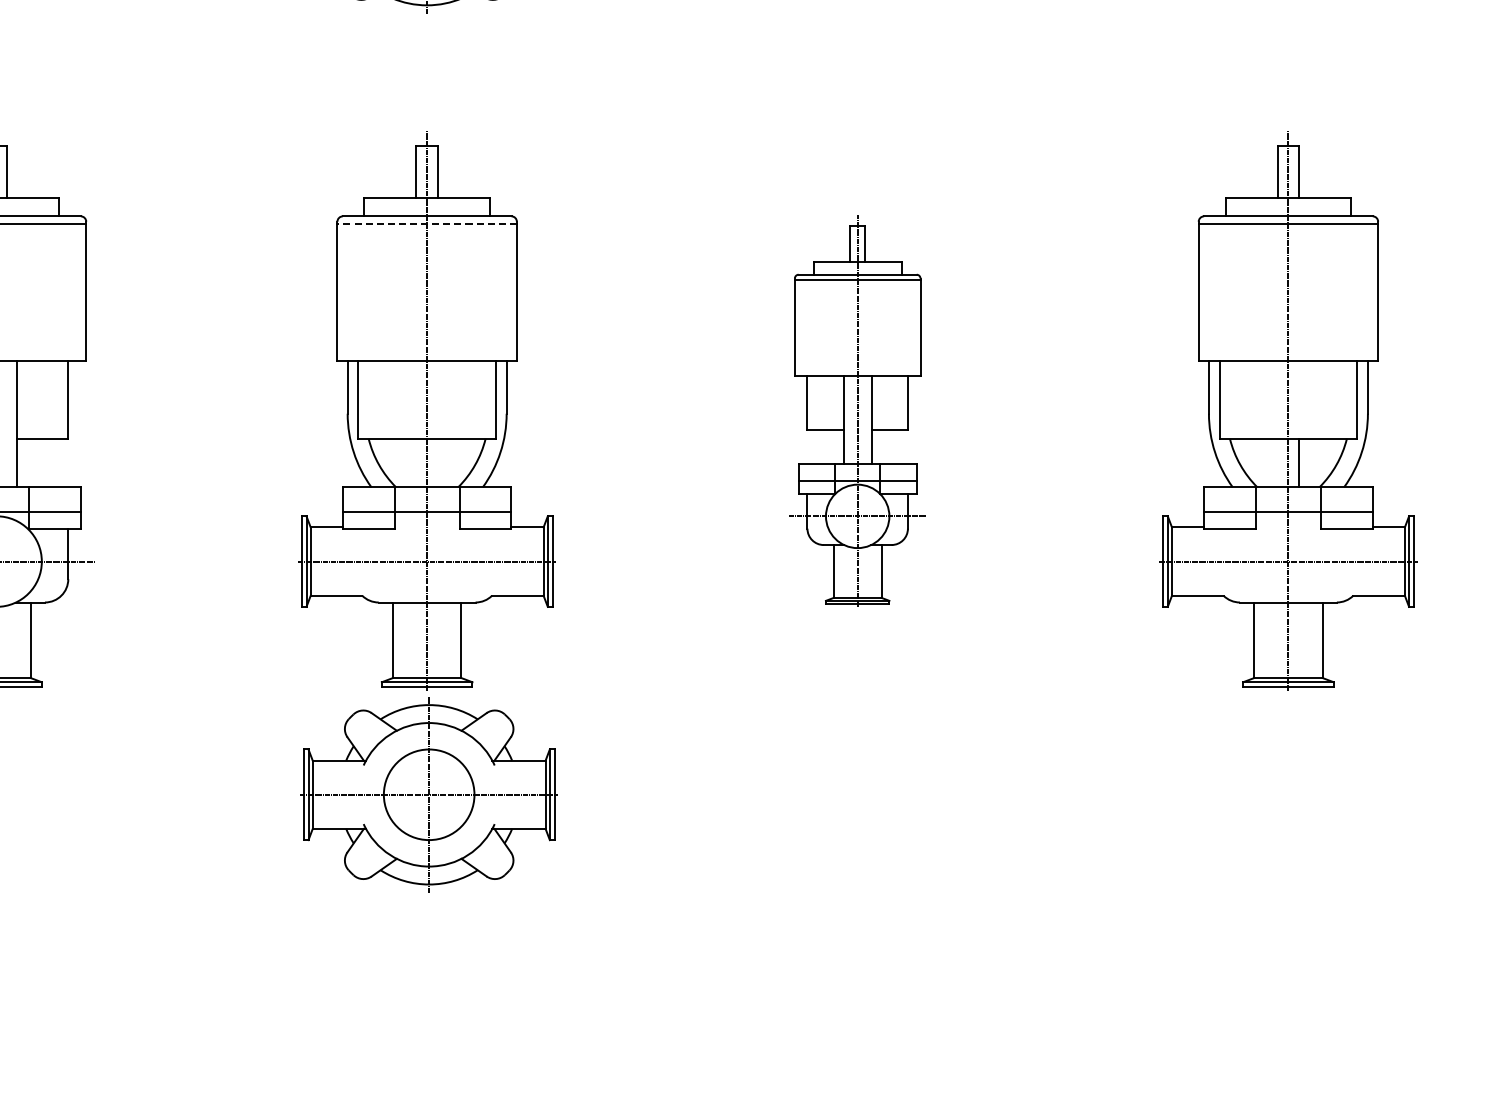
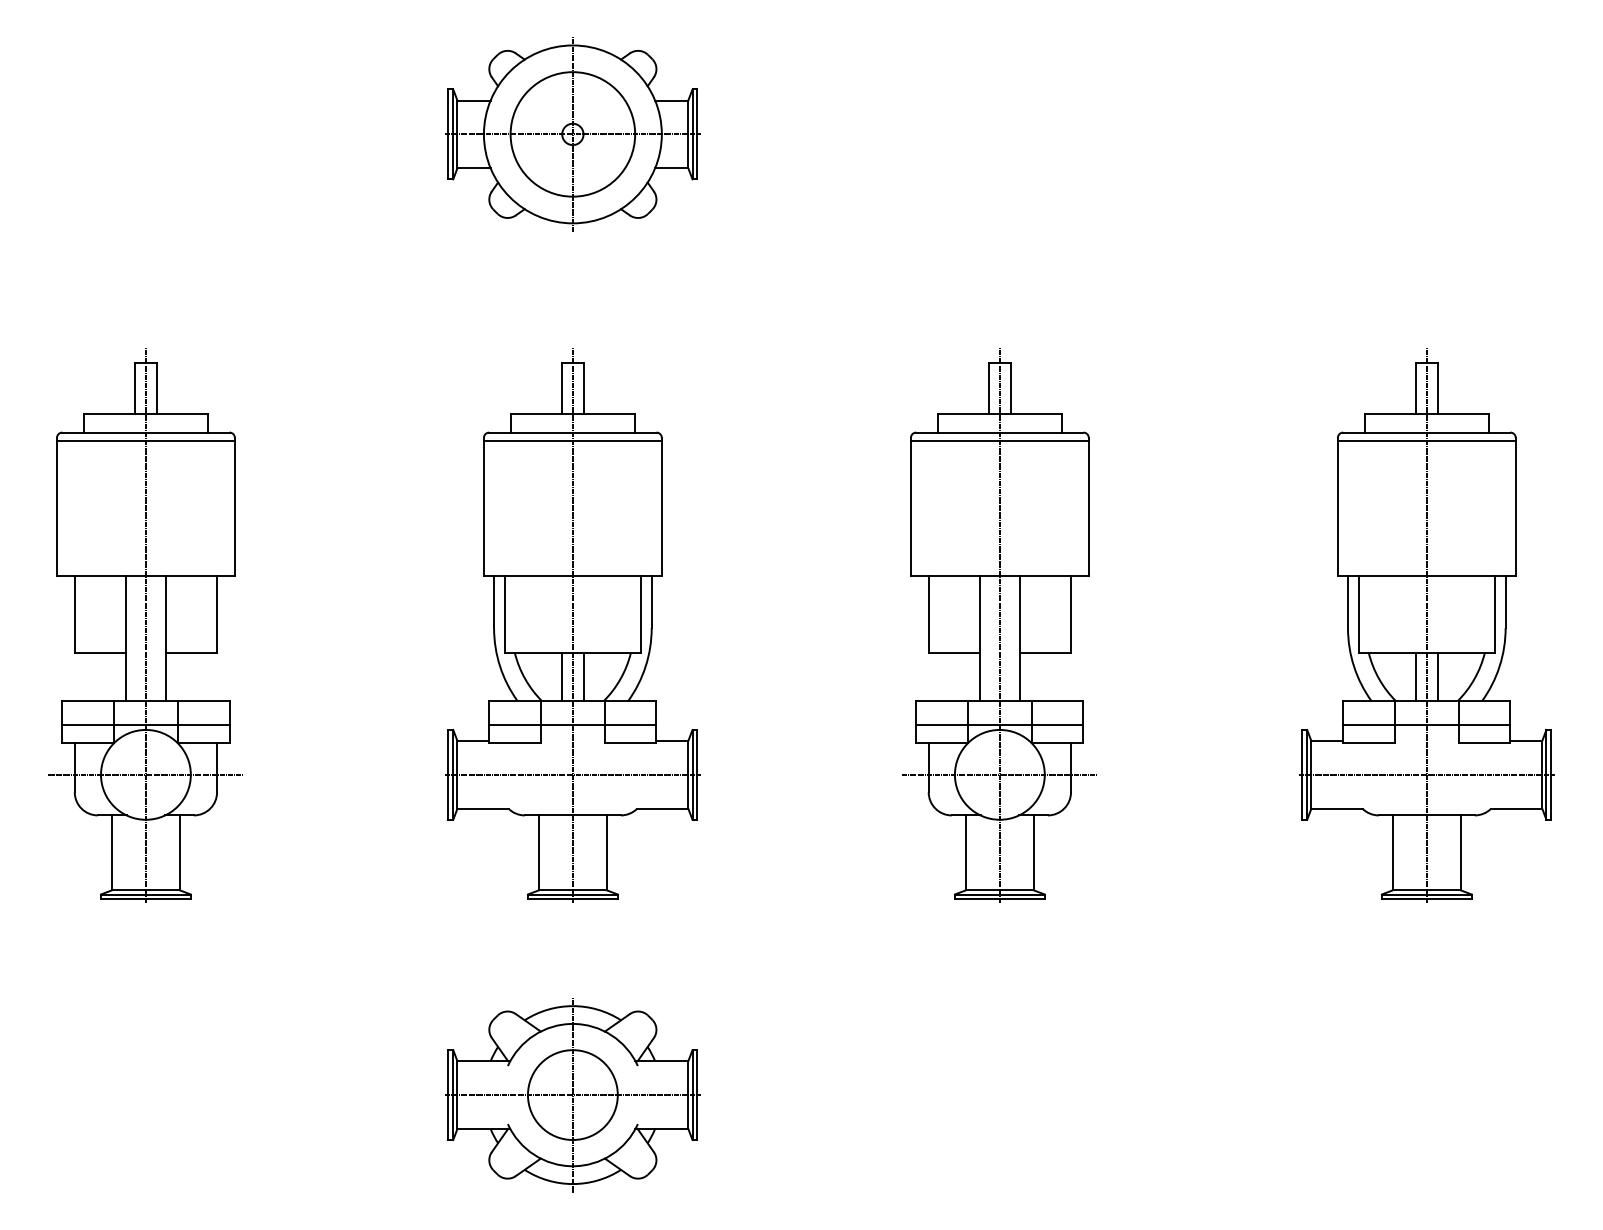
line: (426, 224) -> (572, 440), dashed -> solid
part: (857, 410) -> (999, 625), size x1.43
line: (416, 463) -> (562, 677), added
line: (437, 463) -> (583, 677), added
line: (1278, 463) -> (1416, 677), added
part: (428, 795) -> (572, 1095), moved

